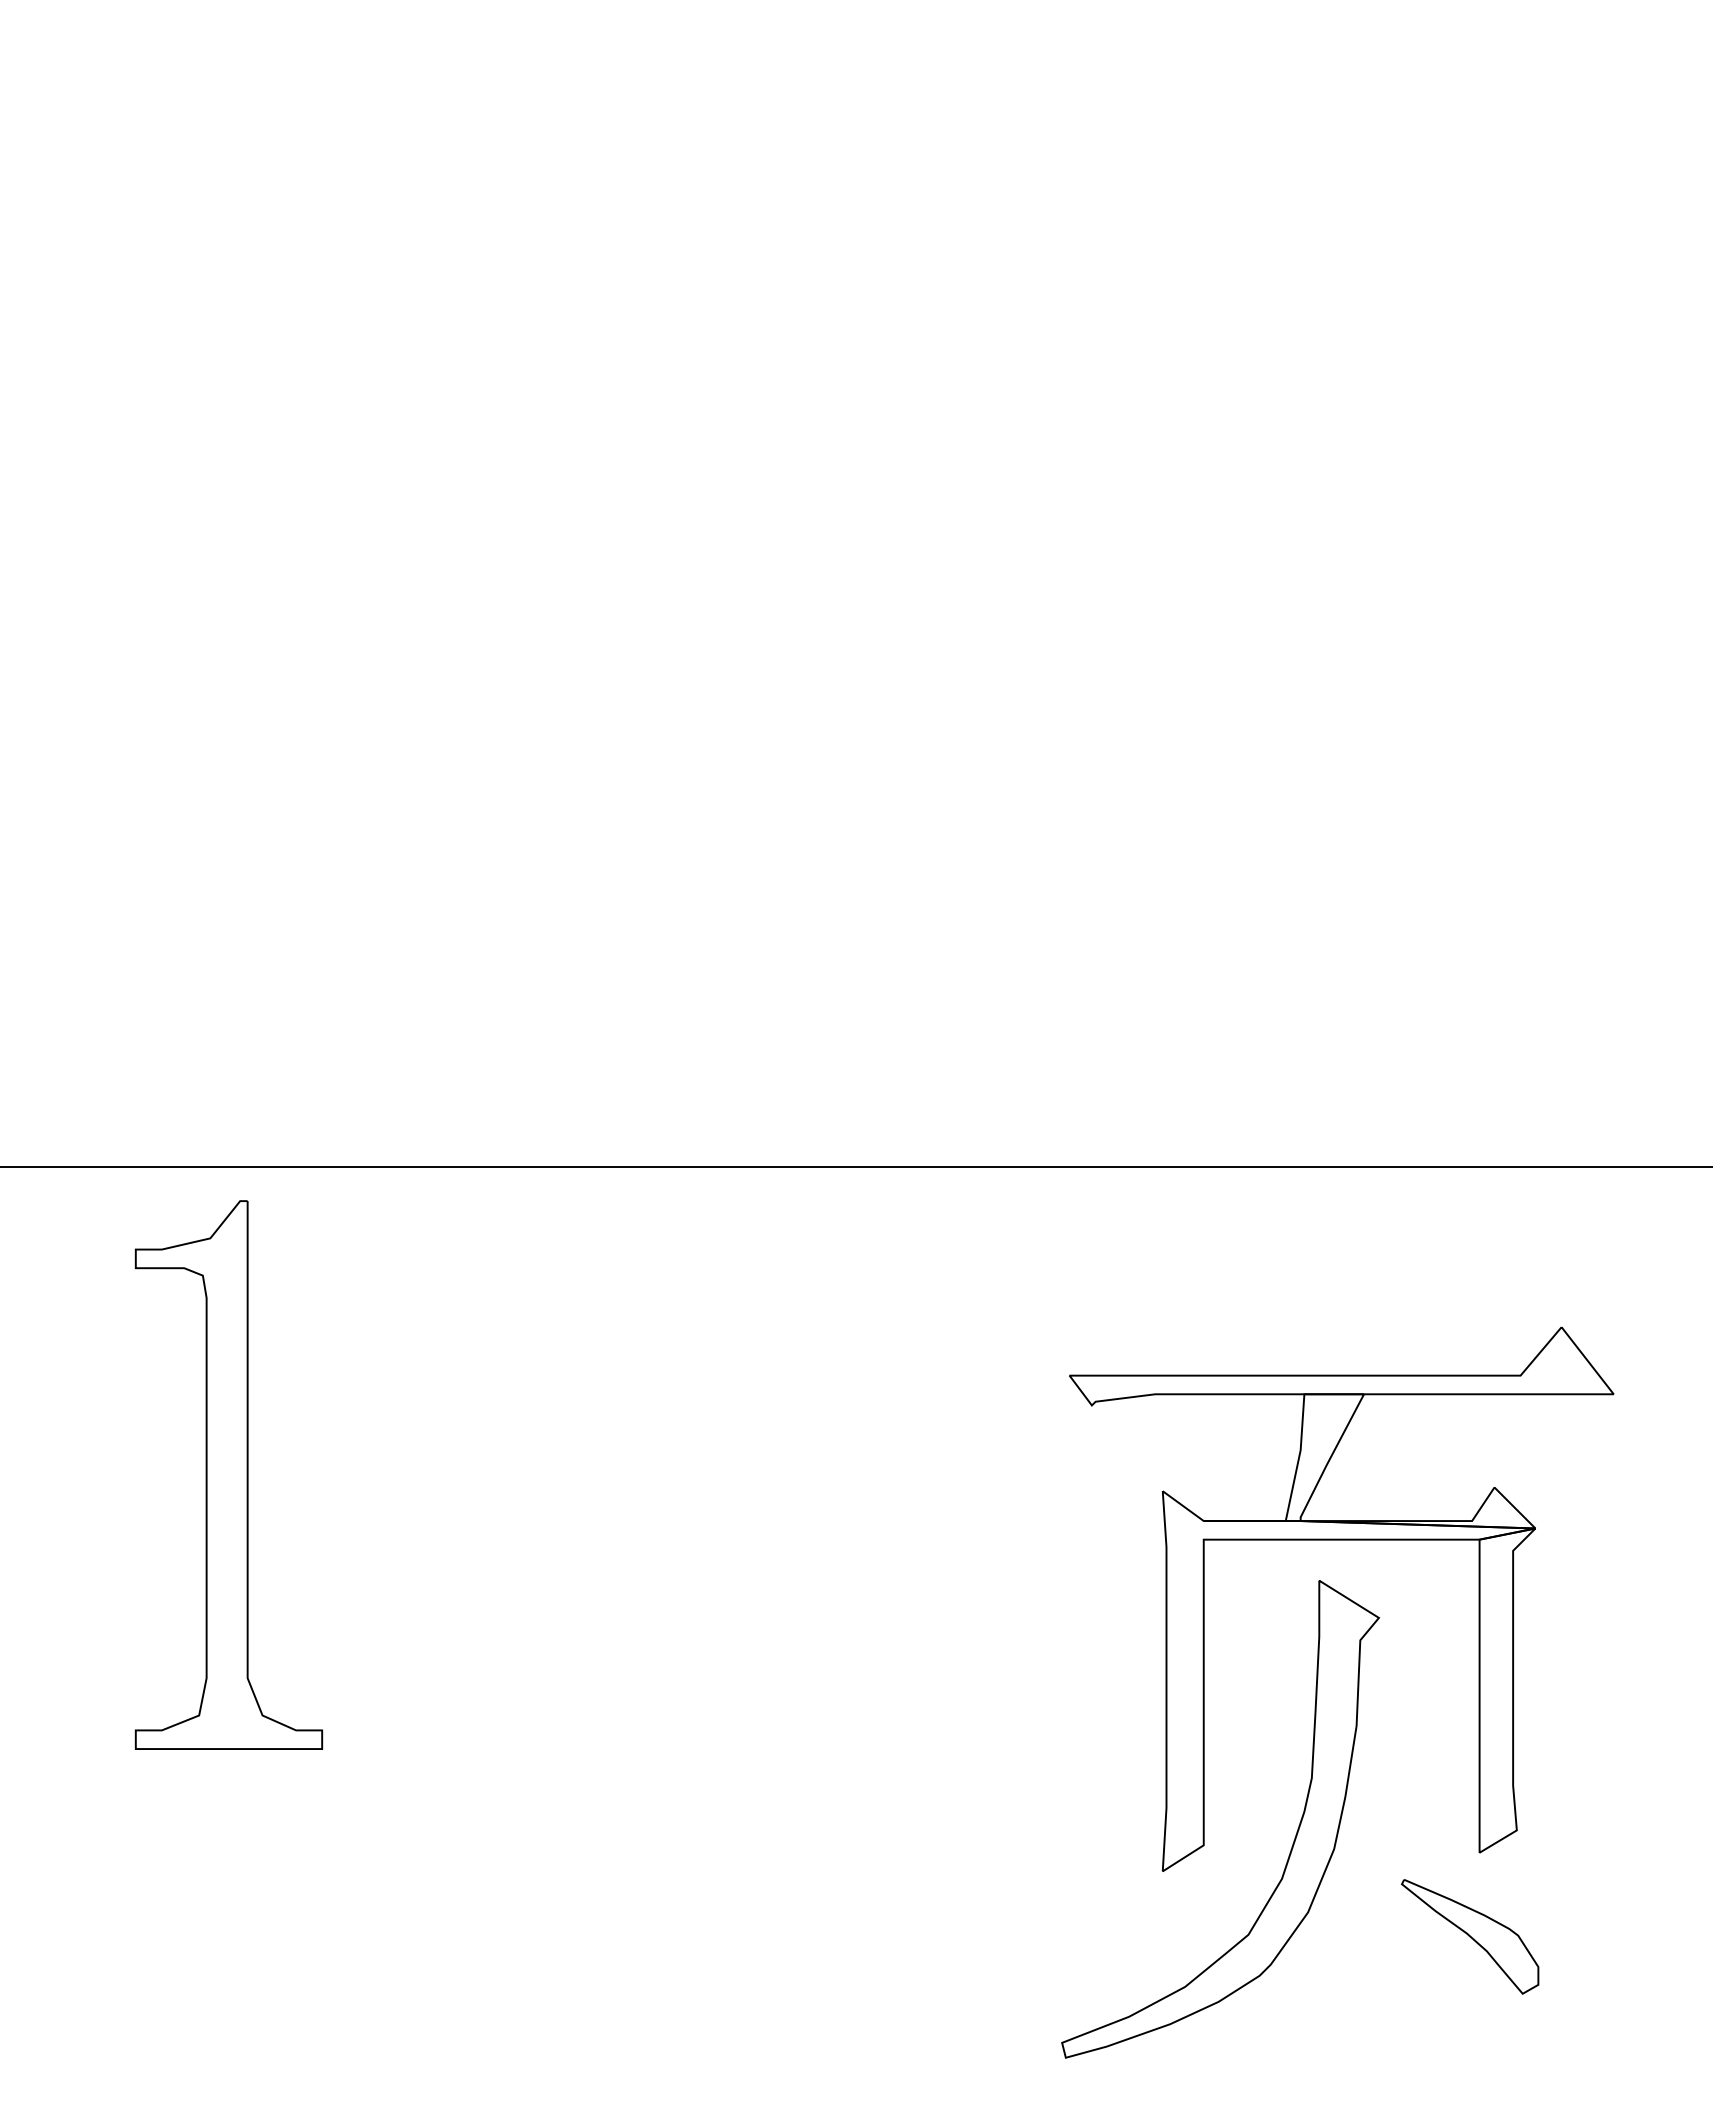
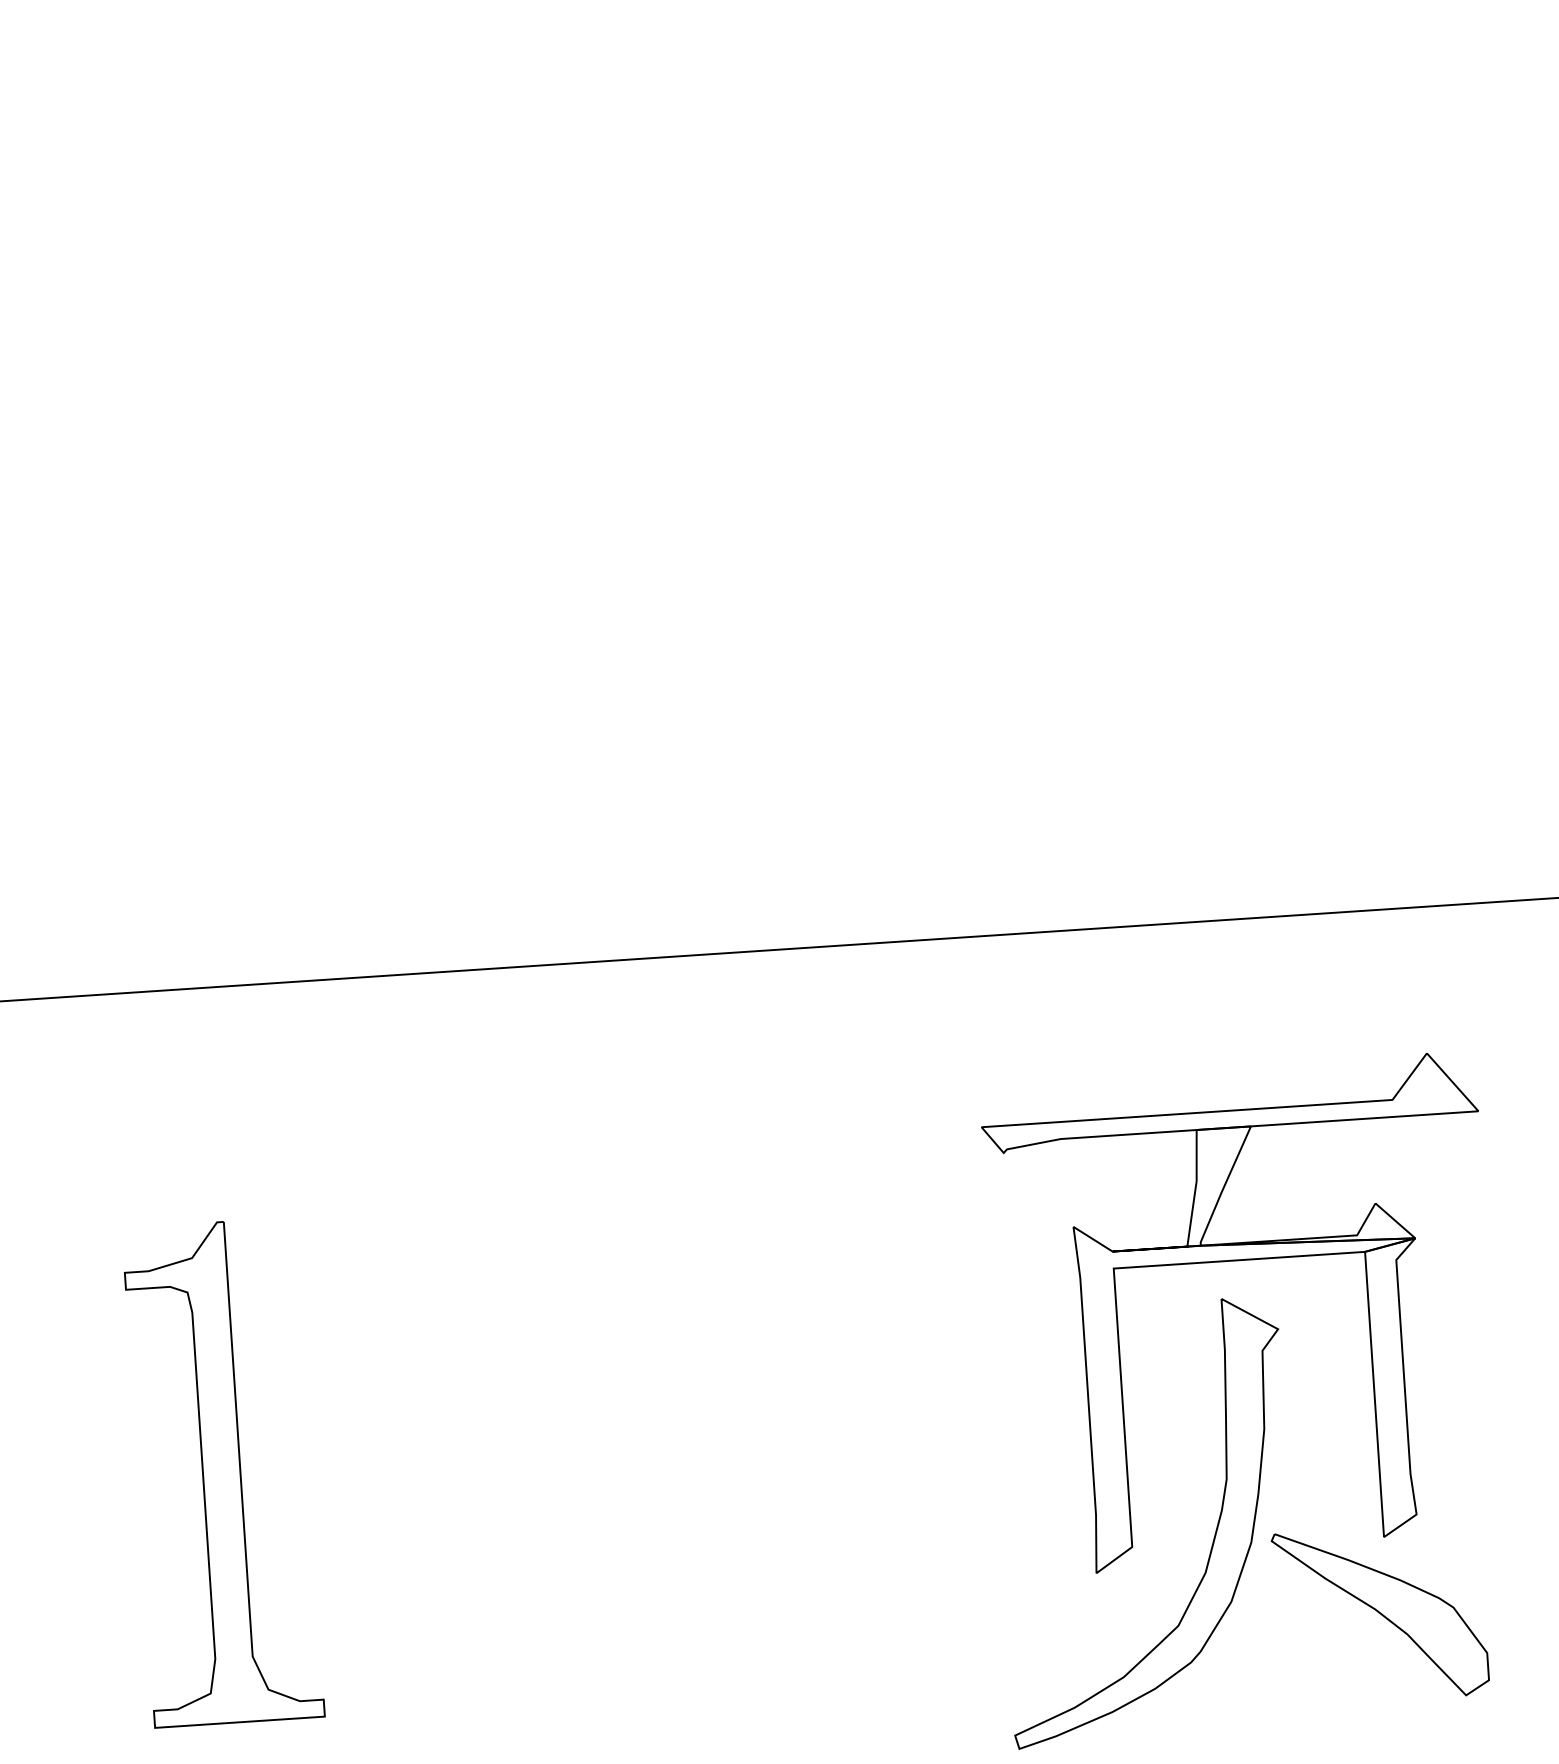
part: (228, 1474) -> (222, 1472), moved
part: (1469, 1936) -> (1379, 1614), size x1.67

